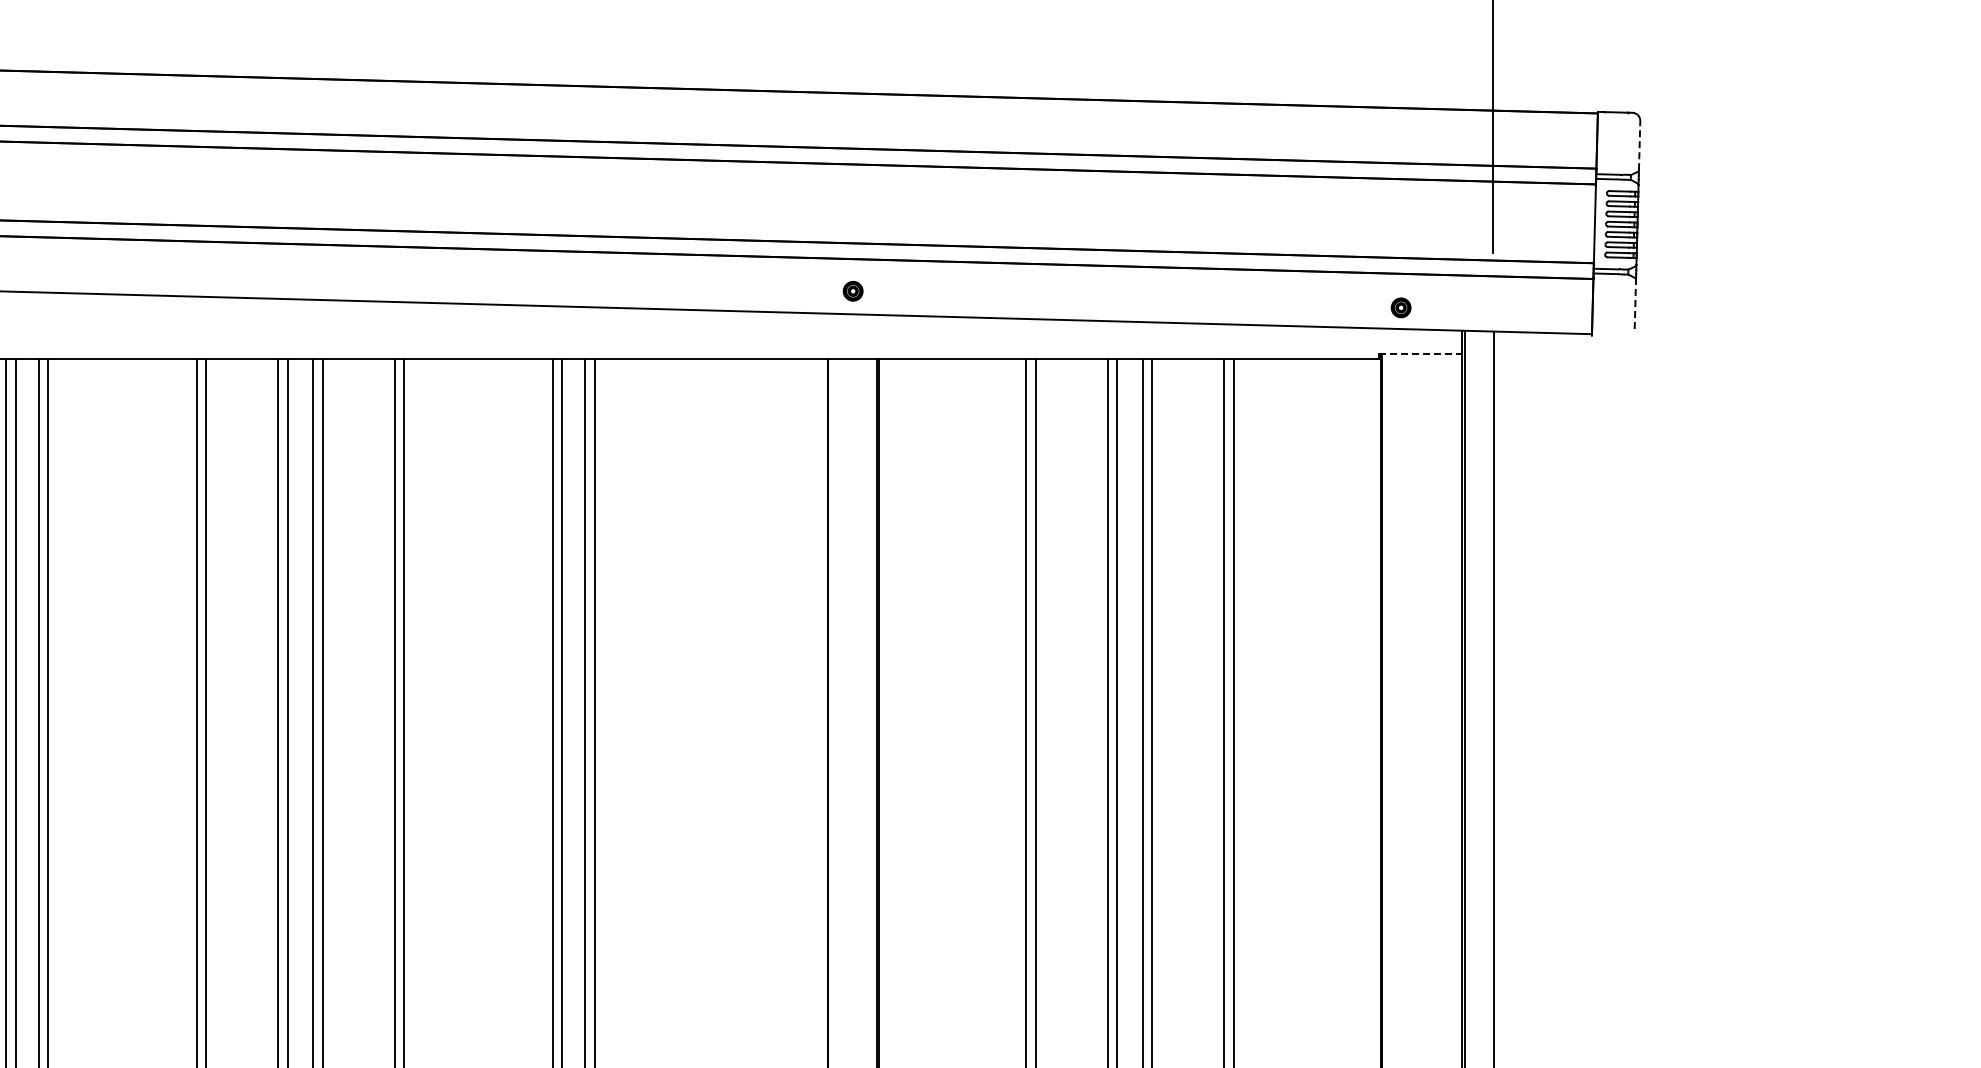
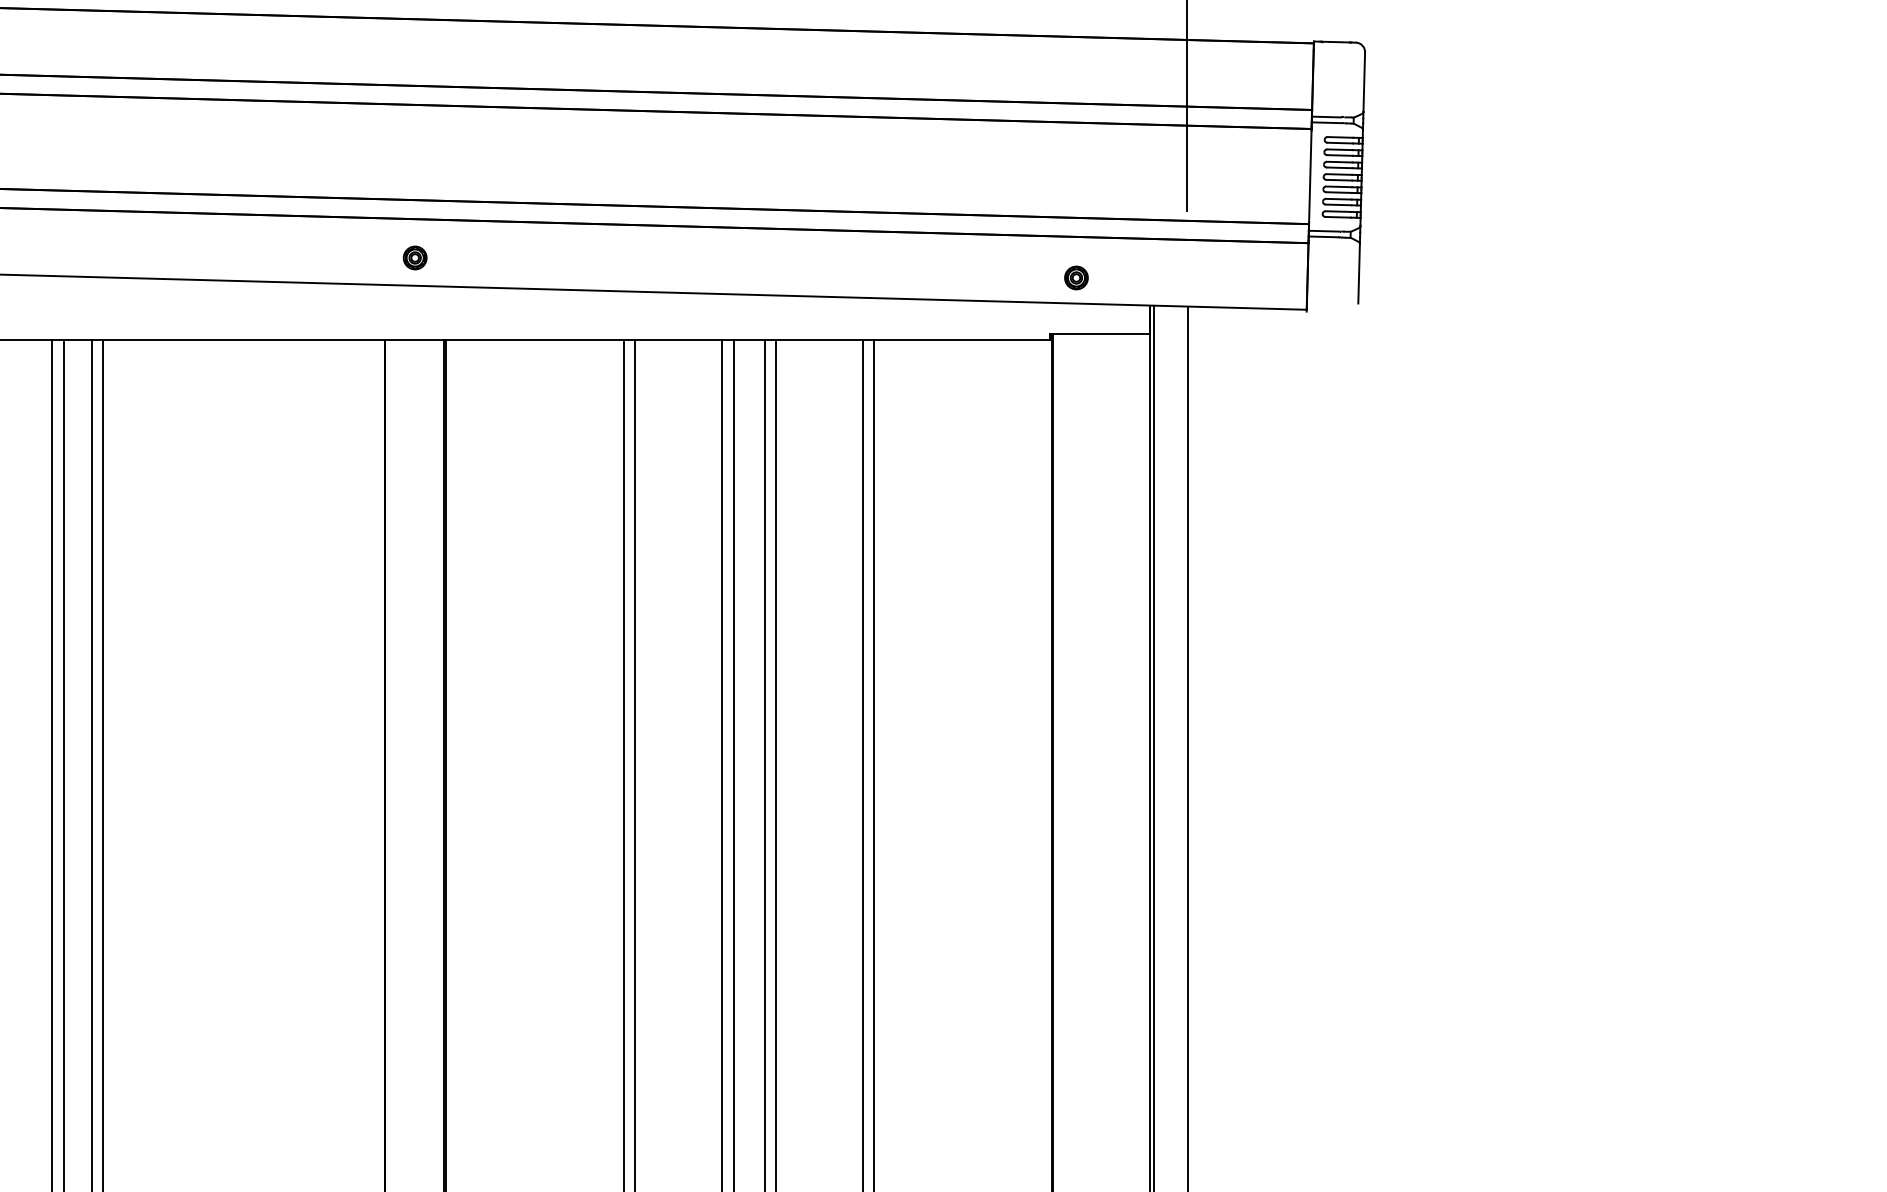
line: (1639, 145) -> (1364, 82), dashed -> solid
line: (1635, 304) -> (1359, 273), dashed -> solid
line: (1420, 354) -> (1099, 334), dashed -> solid

